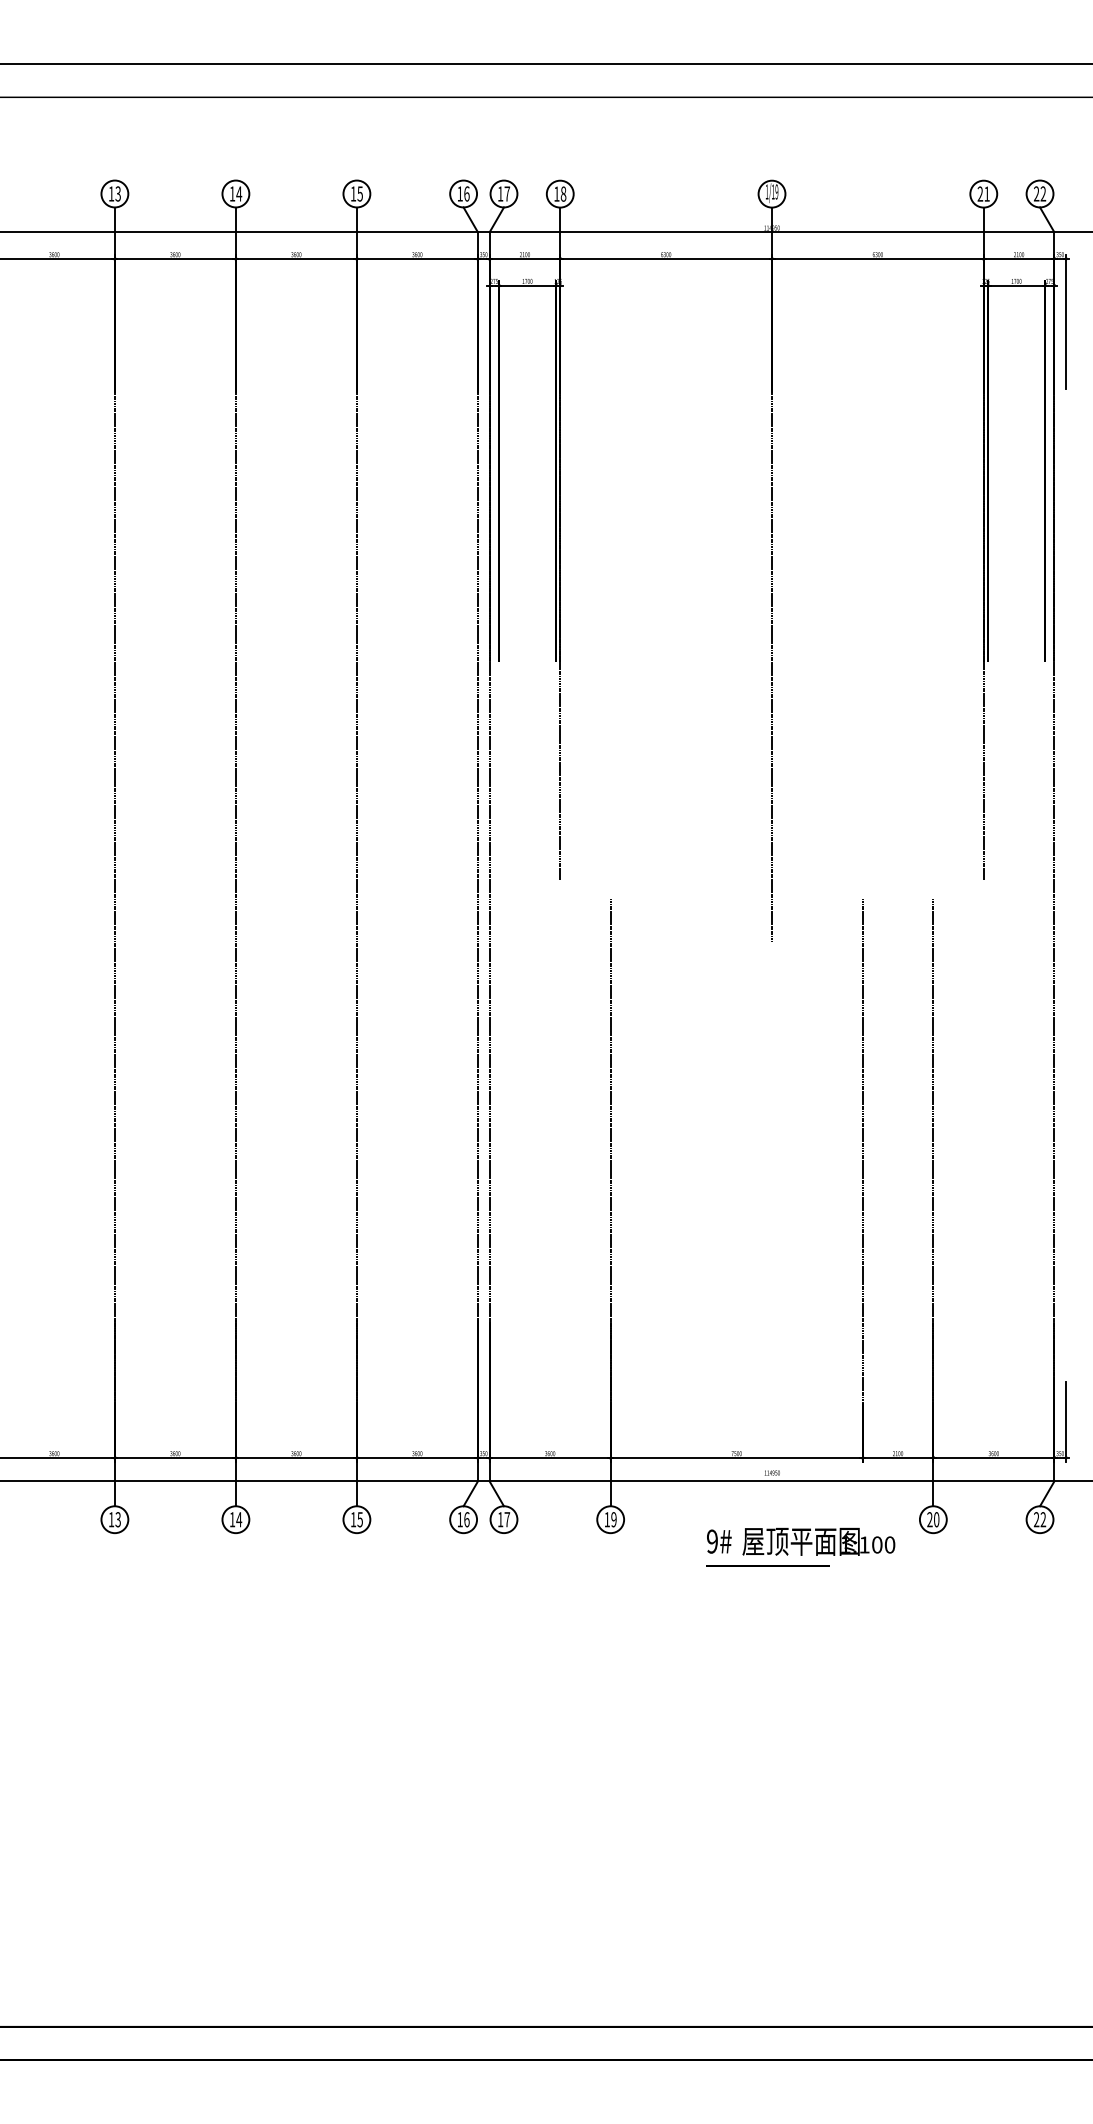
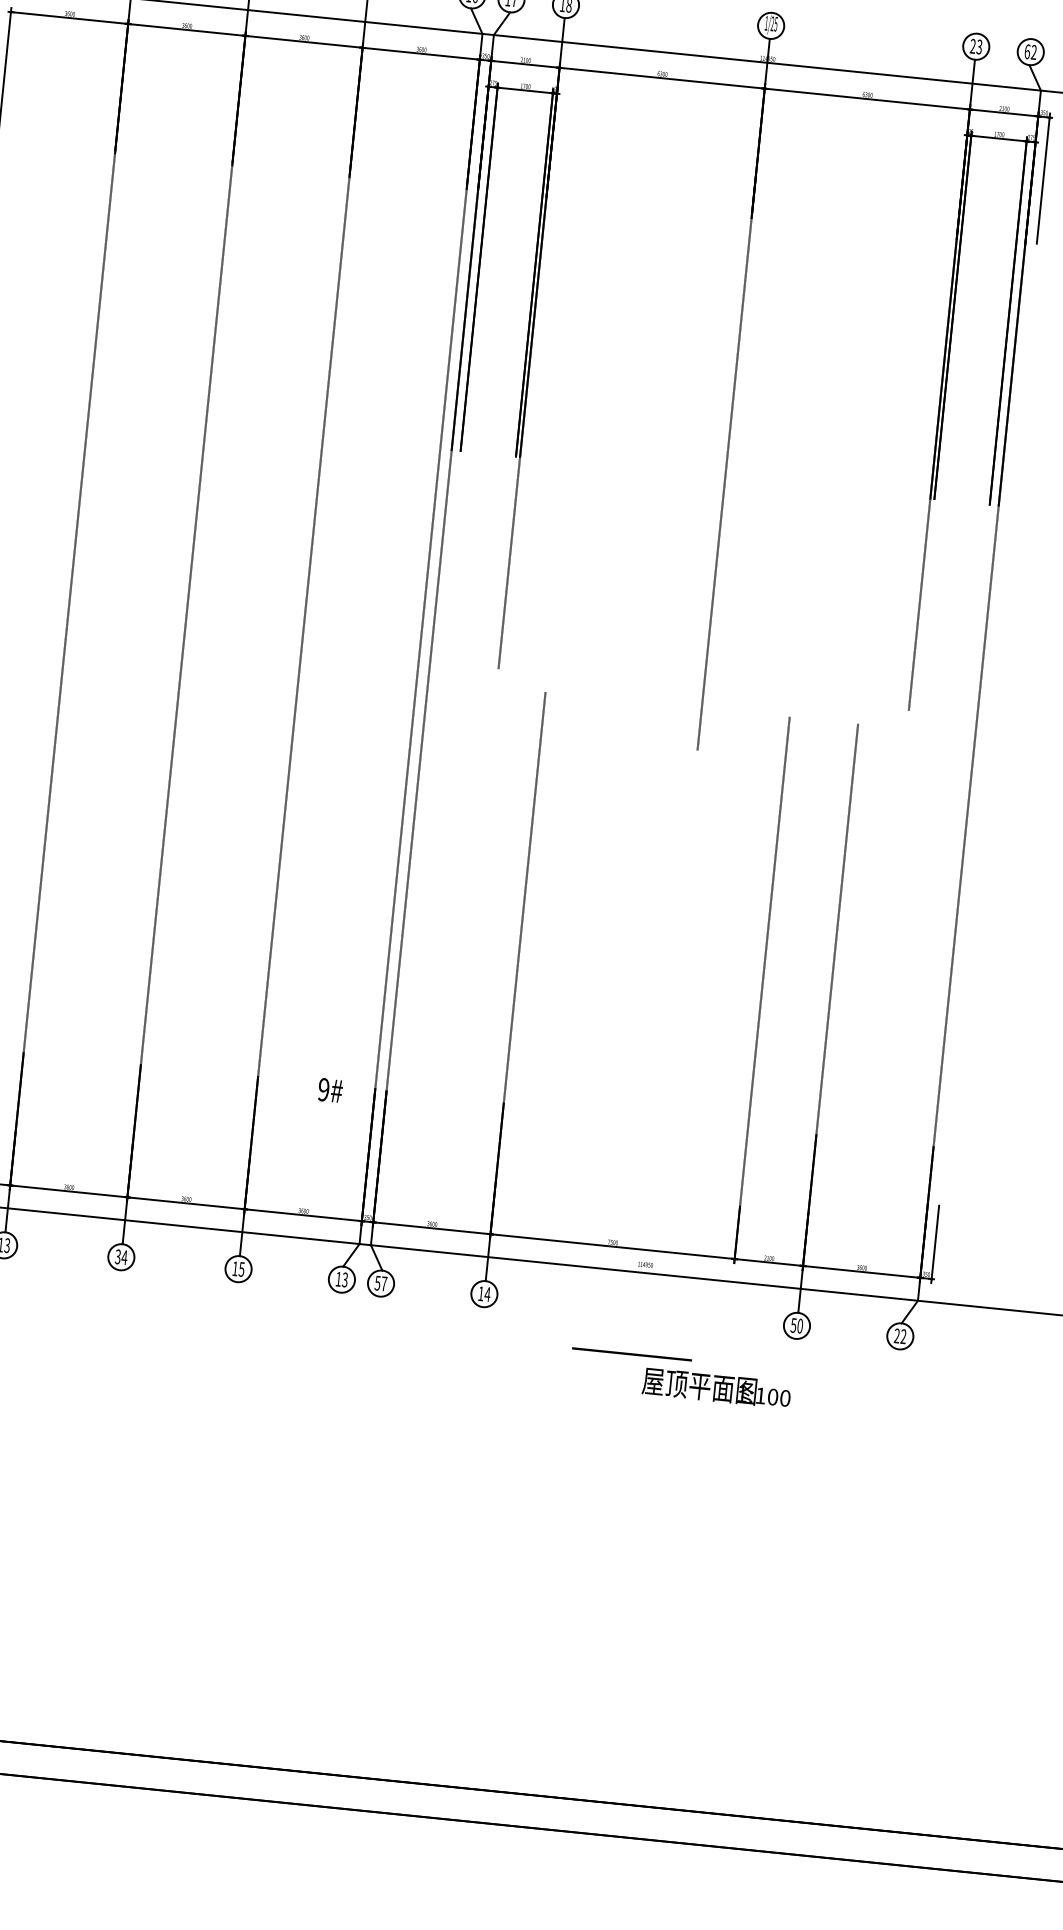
text: (774, 191) -> (773, 23), 1/19 -> 1/25
text: (986, 193) -> (978, 46), 21 -> 23
text: (1036, 193) -> (1027, 51), 22 -> 62
text: (232, 1519) -> (118, 1256), 14 -> 34
text: (466, 1519) -> (344, 1279), 16 -> 13
text: (500, 1519) -> (377, 1283), 17 -> 57
text: (613, 1519) -> (487, 1294), 19 -> 14
text: (929, 1519) -> (793, 1325), 20 -> 50
text: (719, 1541) -> (330, 1090), moved
text: (818, 1541) -> (716, 1387), moved

